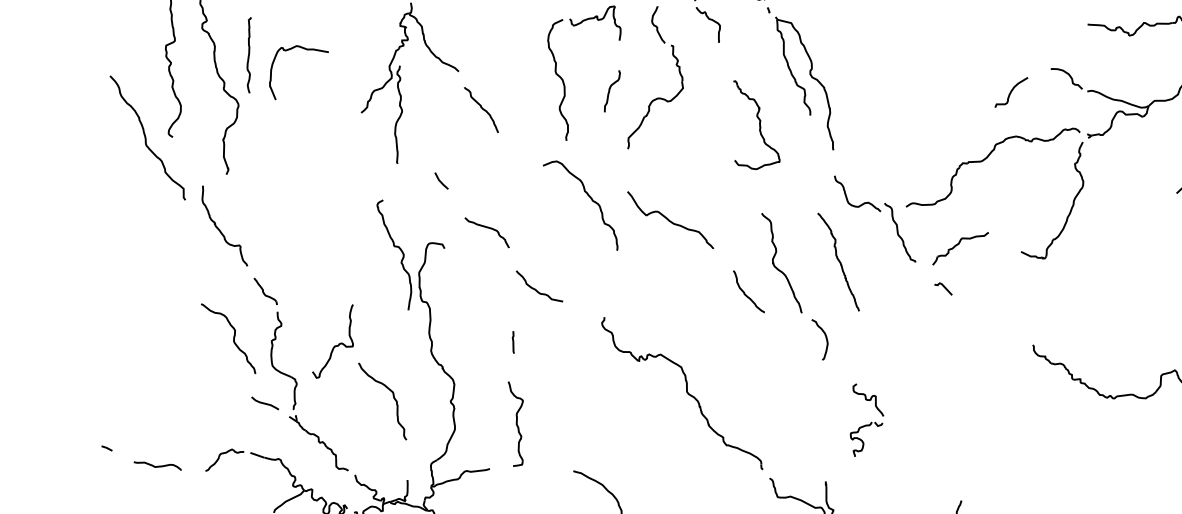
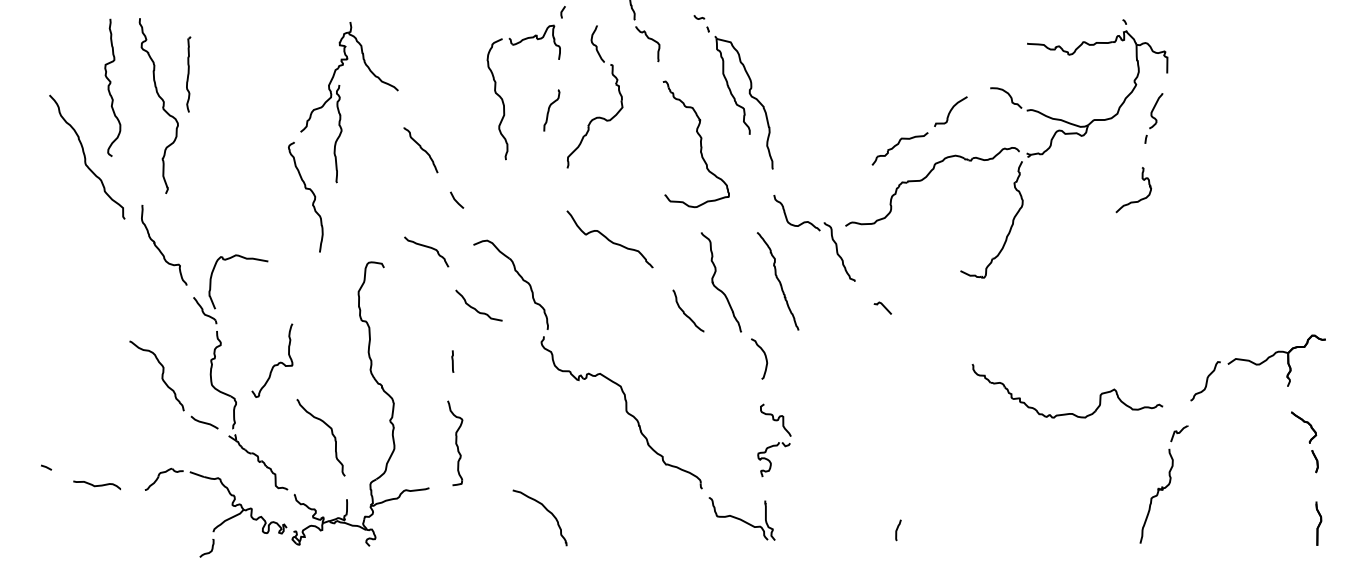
curve: (306, 50) -> (245, 259), moved
curve: (482, 109) -> (421, 149), moved
part: (756, 125) -> (695, 144), size x1.43
line: (441, 181) -> (456, 200), moved
part: (588, 196) -> (518, 275), moved
curve: (394, 247) -> (305, 189), moved
part: (960, 248) -> (899, 148), moved
curve: (233, 338) -> (161, 375), moved
curve: (393, 398) -> (331, 434), moved
part: (867, 420) -> (774, 440), moved

